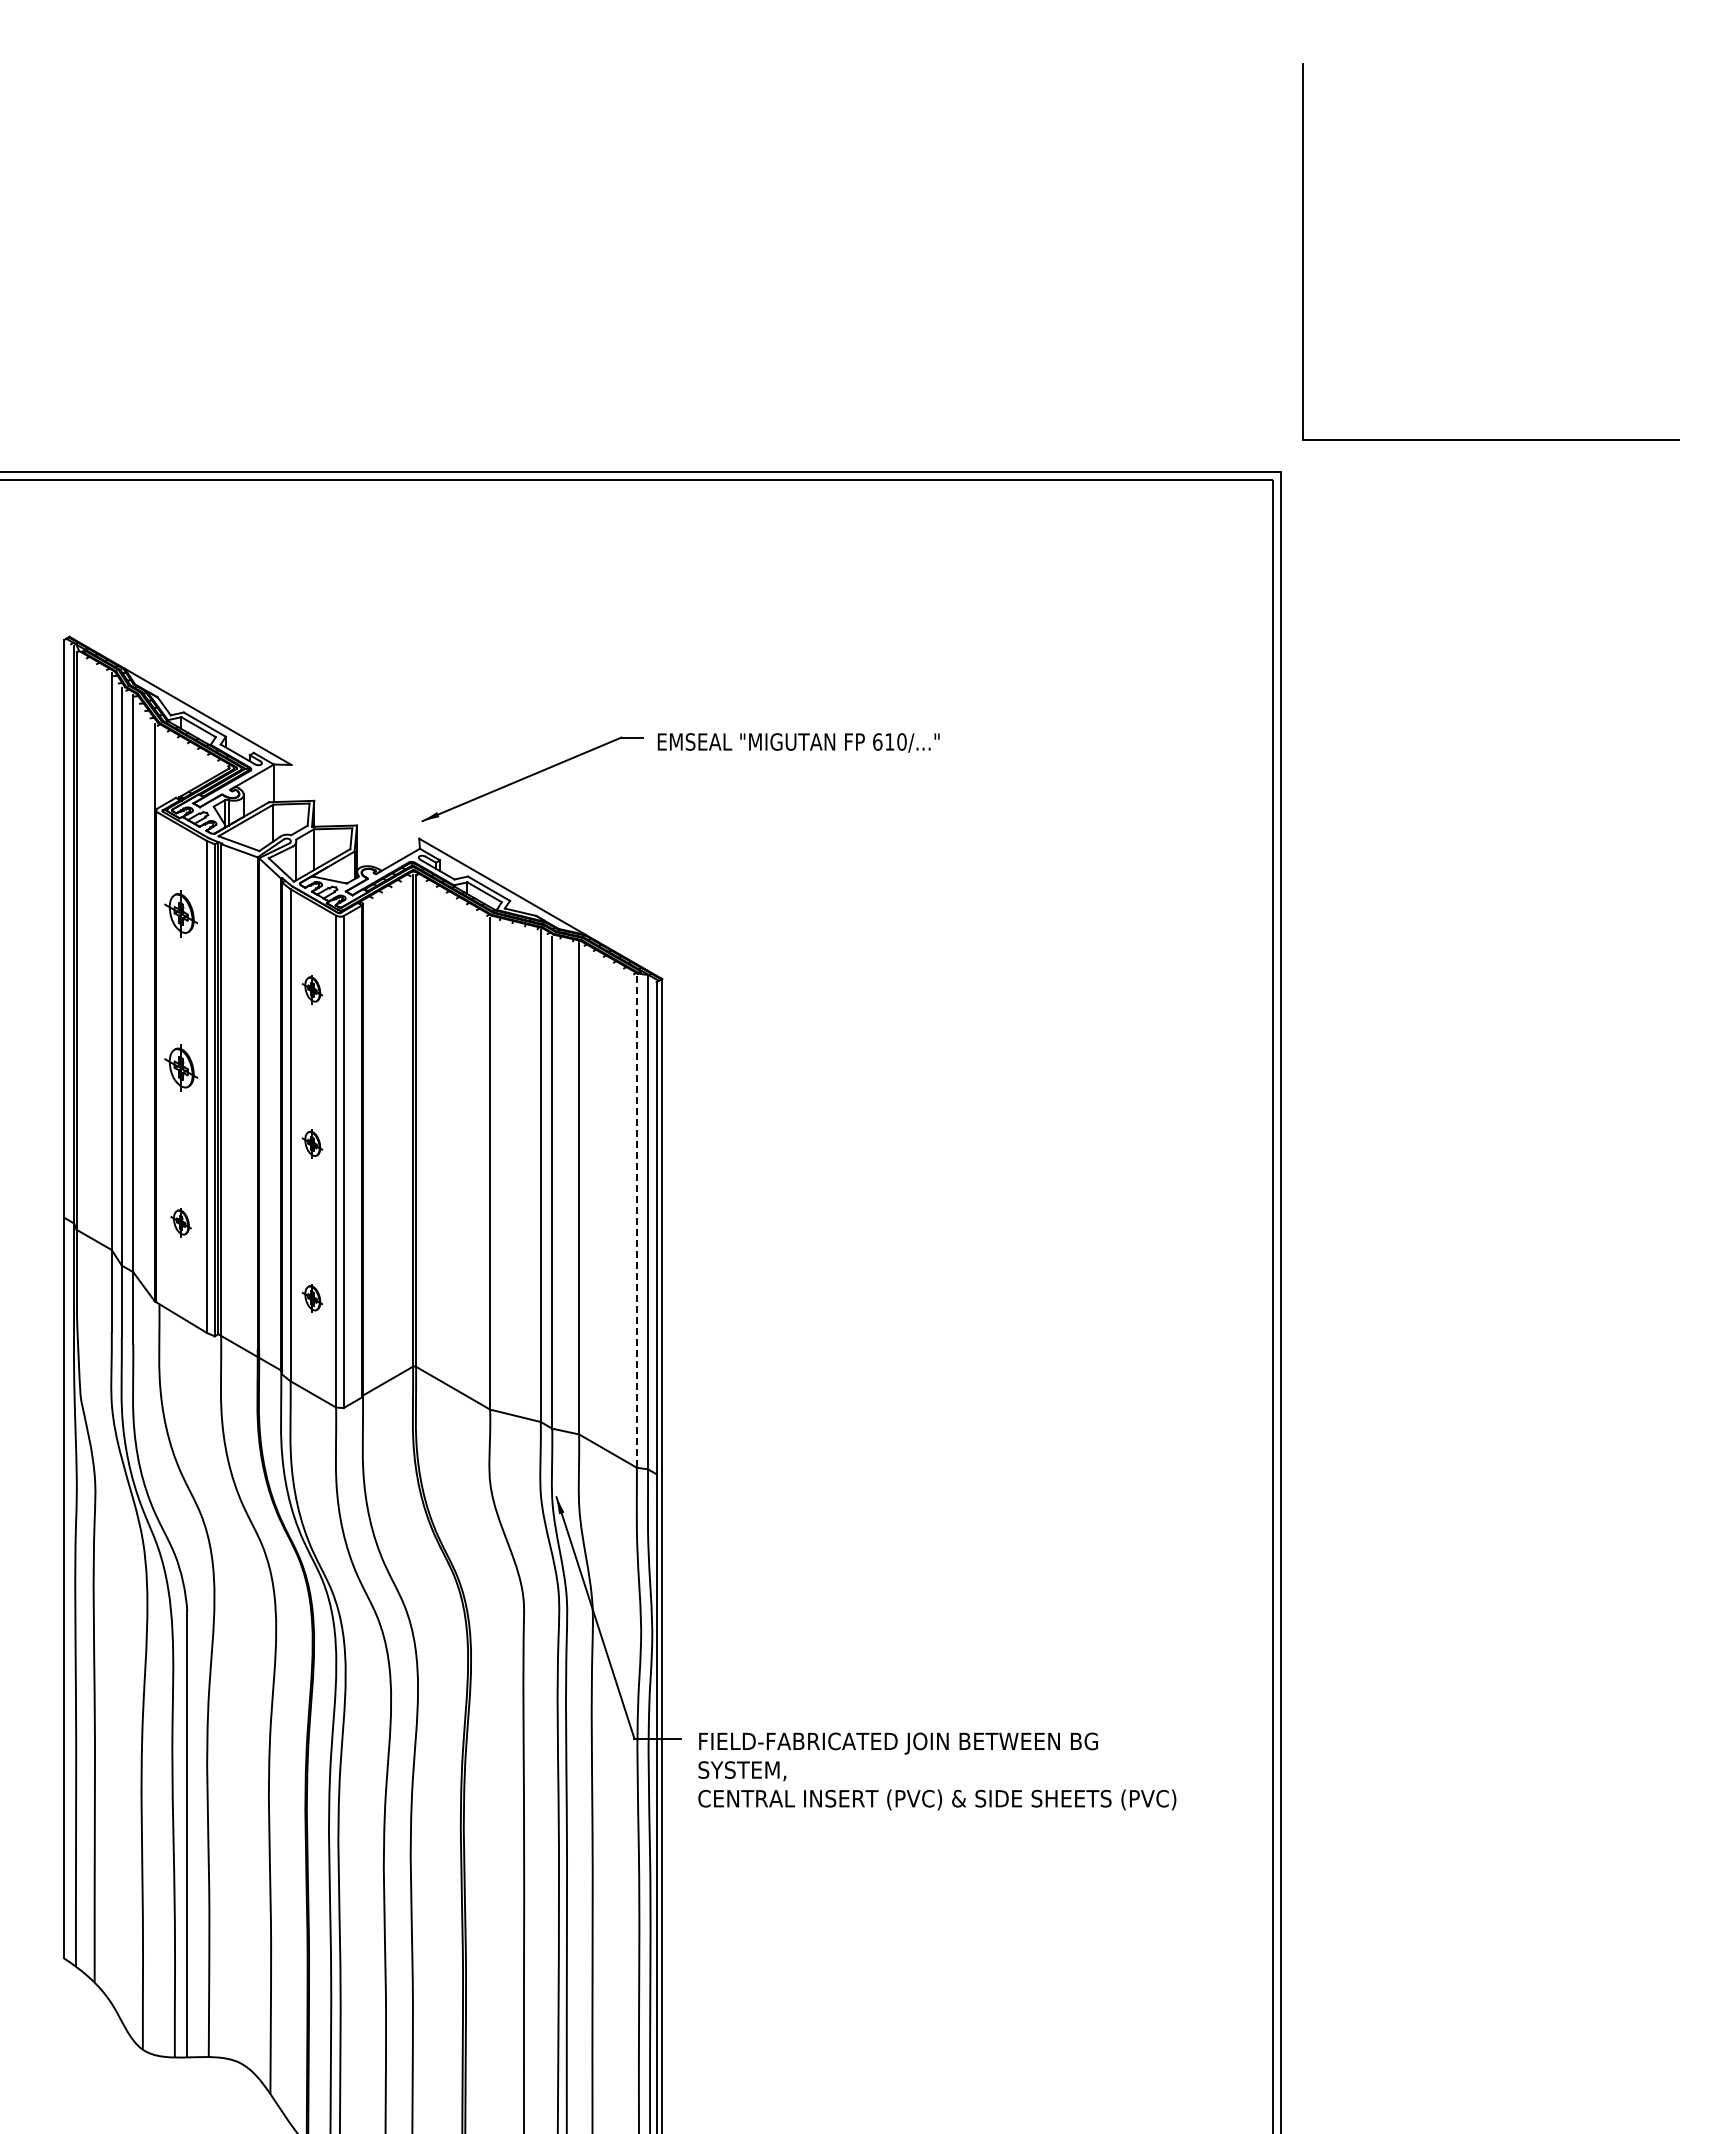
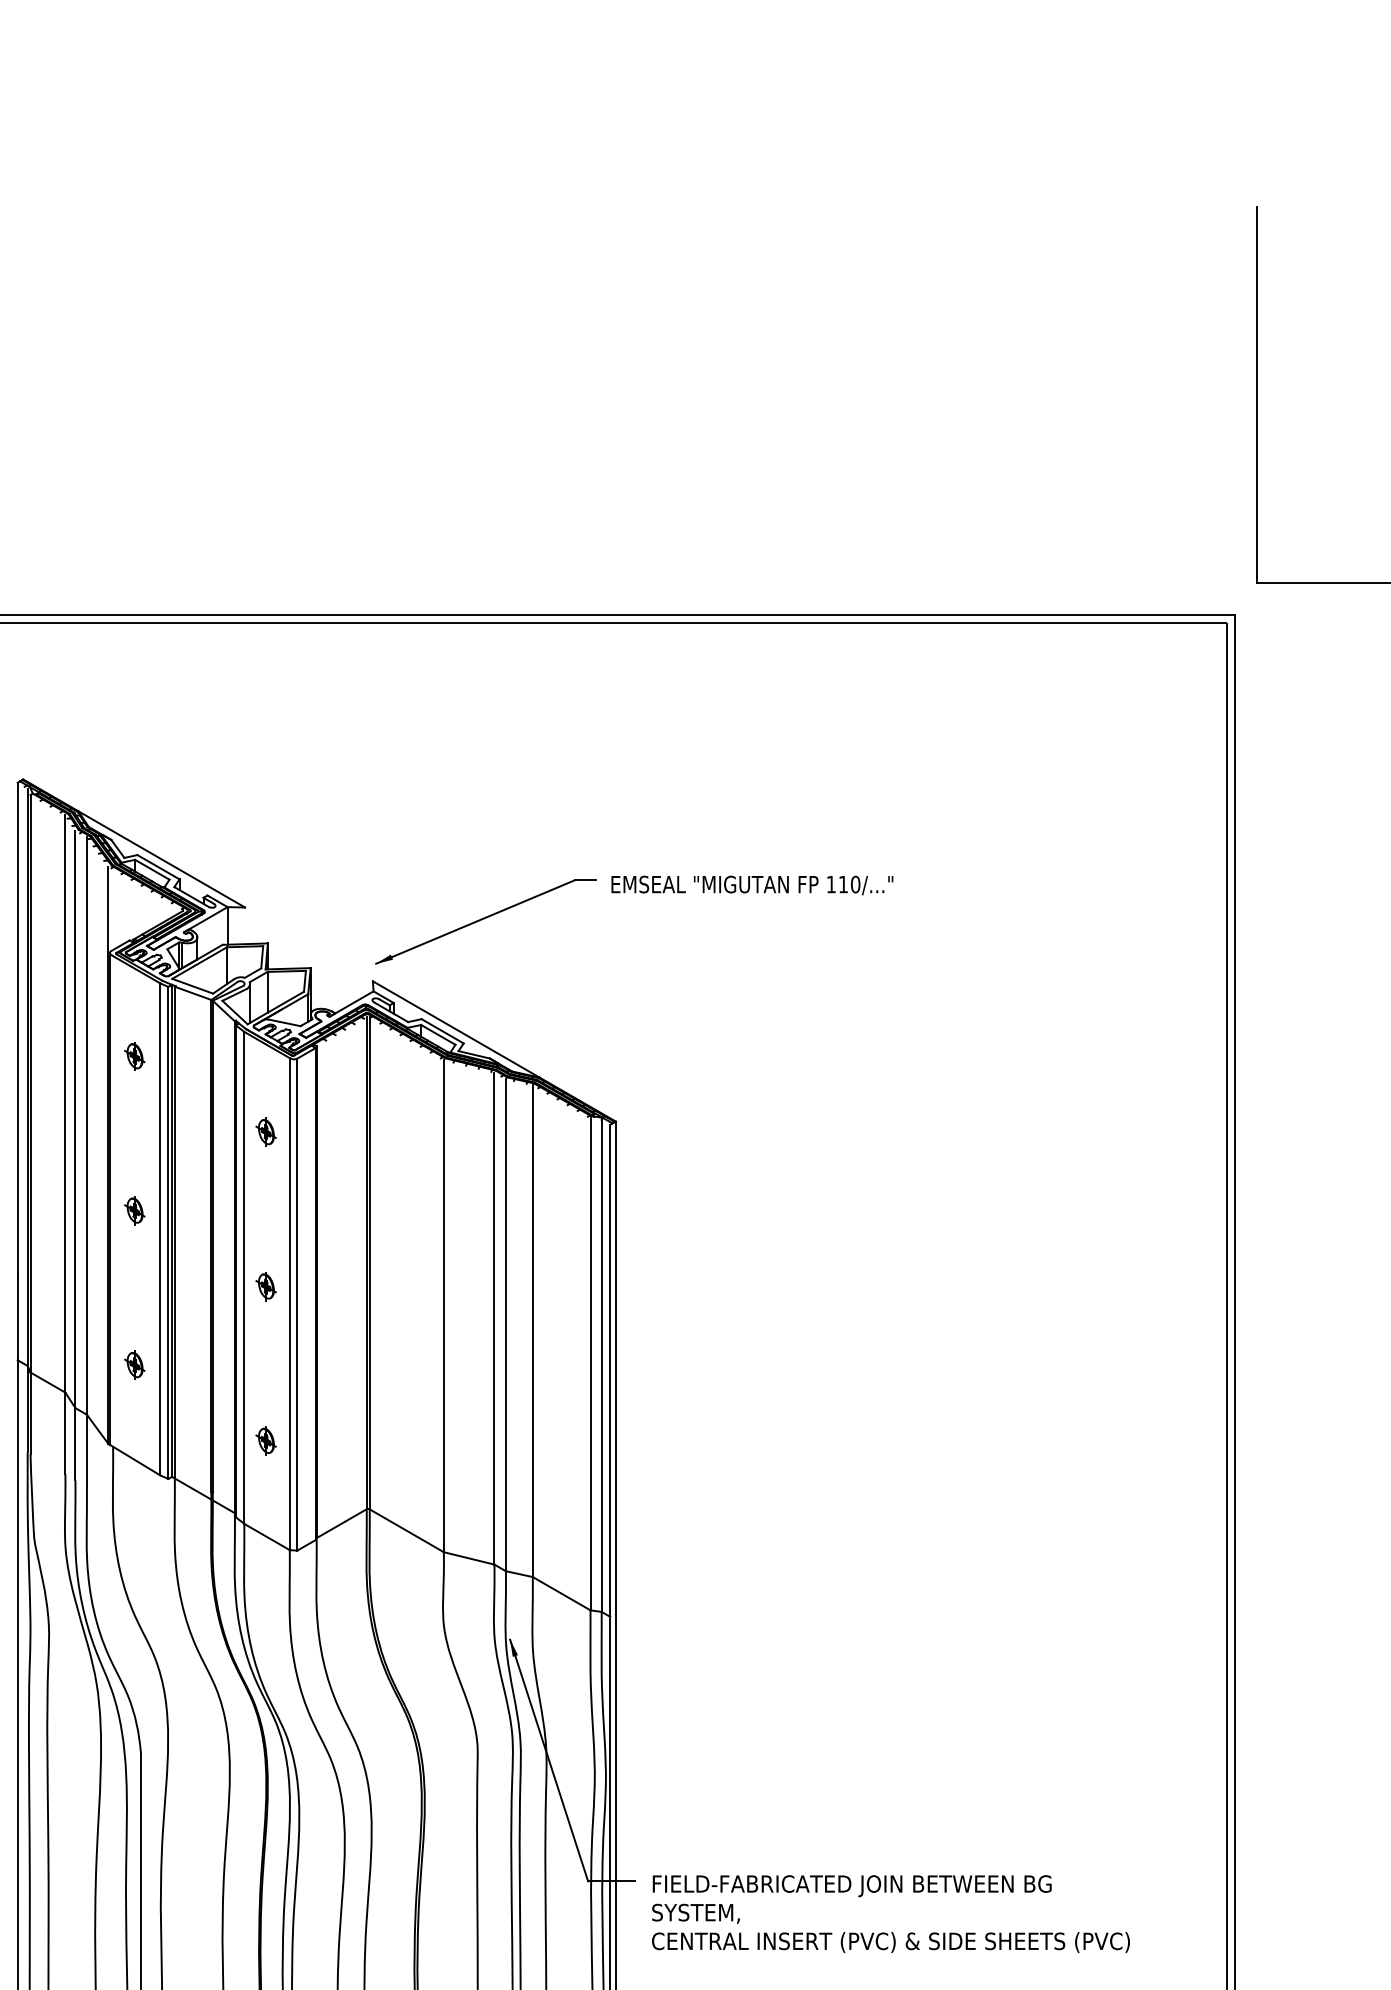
text: (877, 741) -> (831, 884), 610/..." -> 110/..."
part: (180, 913) -> (134, 1056), size x0.62
part: (180, 1067) -> (134, 1210), size x0.62
line: (636, 1221) -> (590, 1364), dashed -> solid

